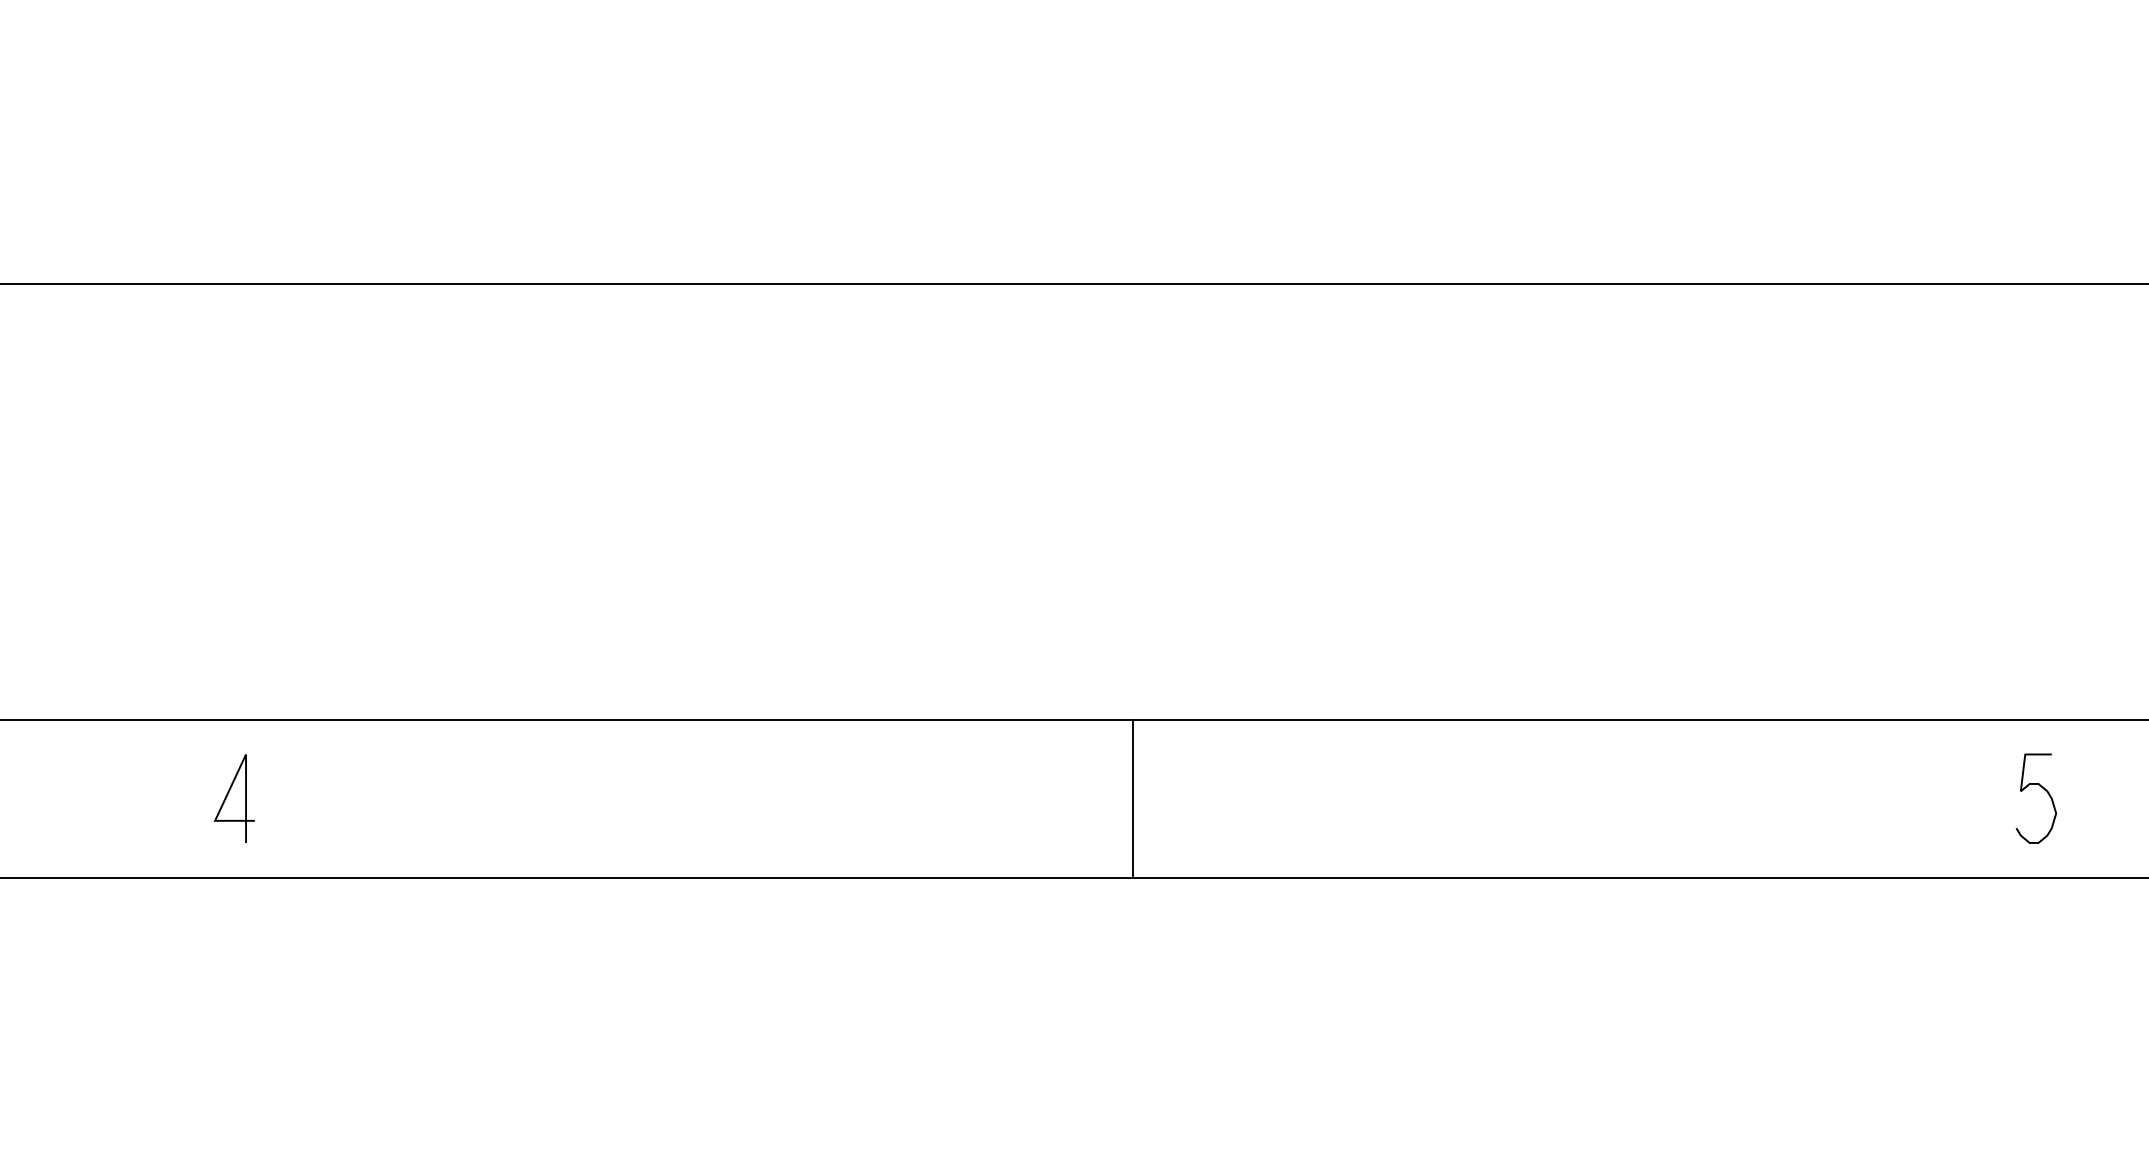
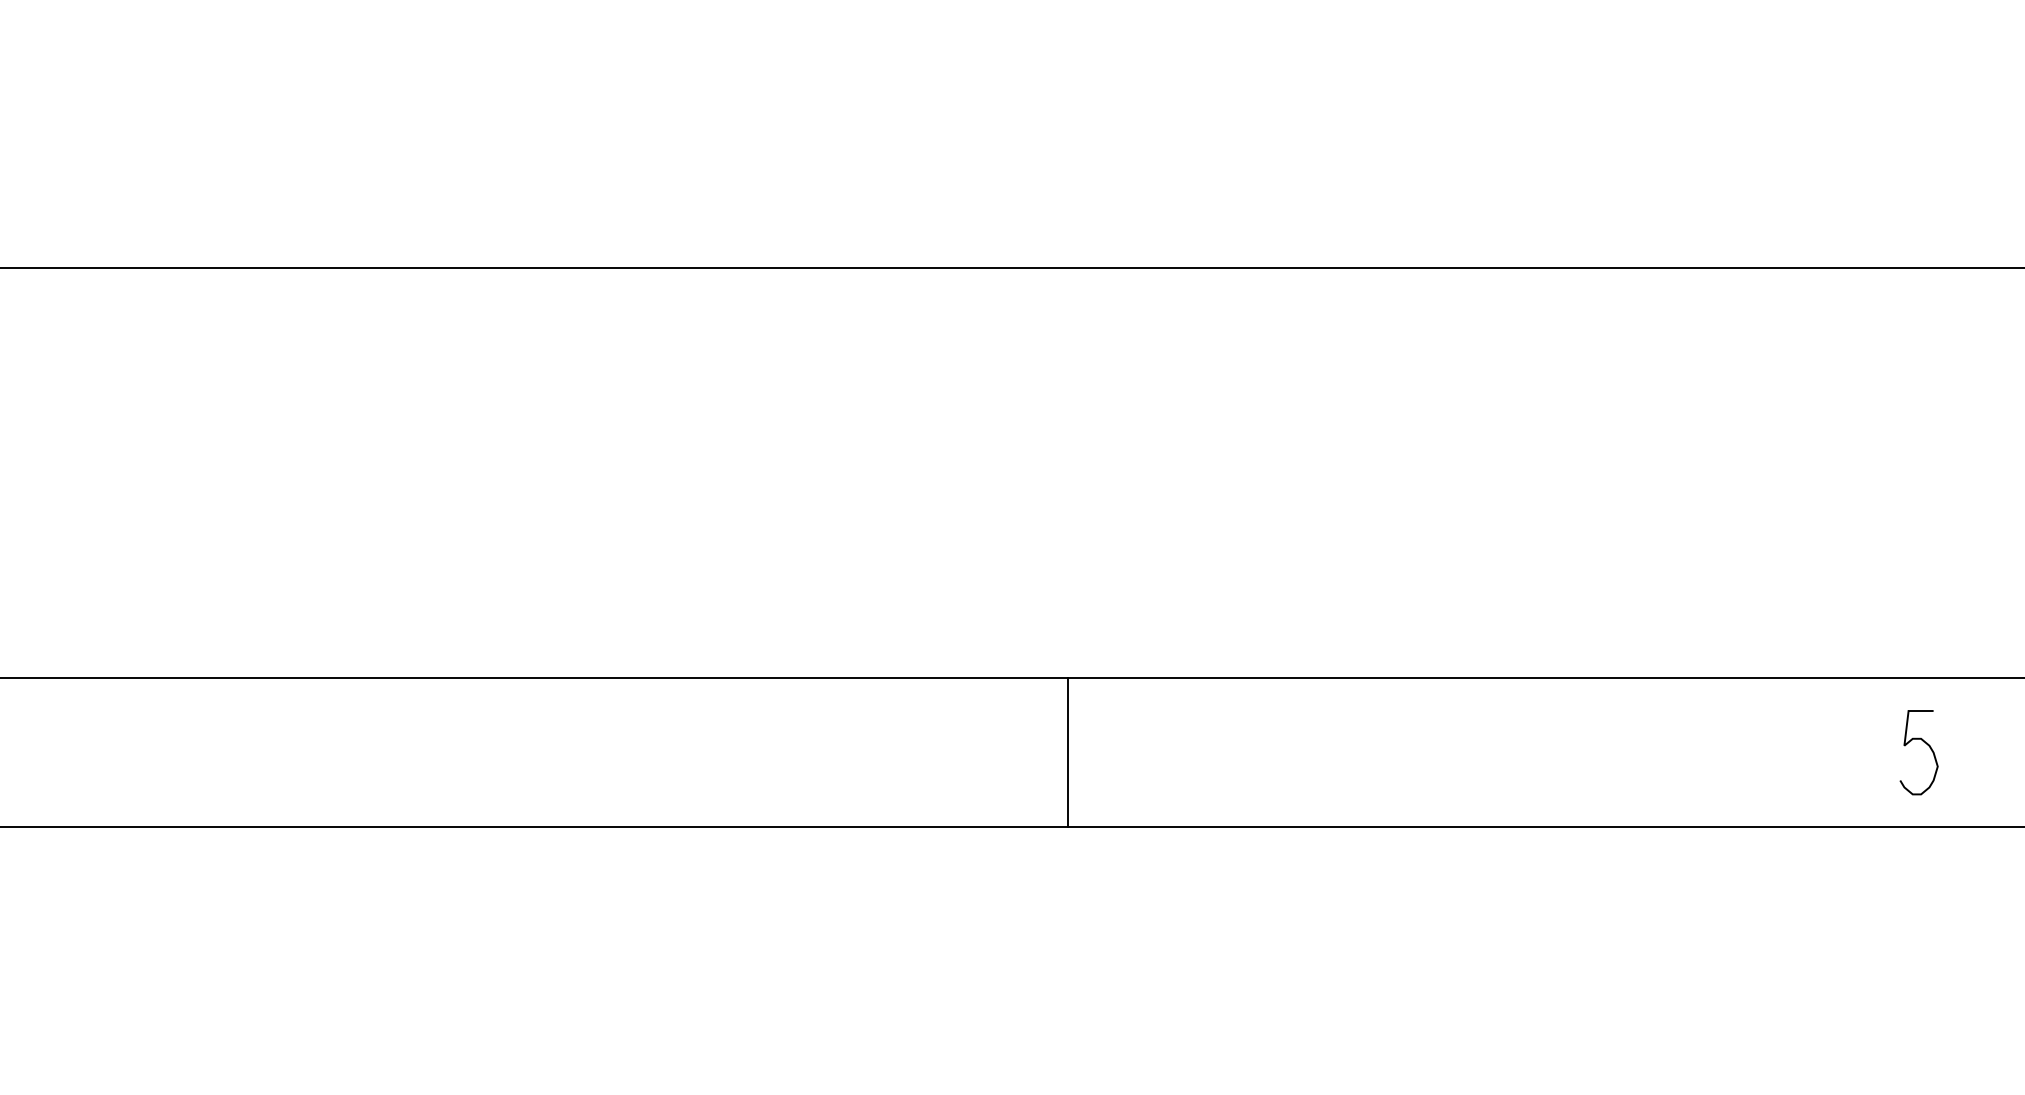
line: (227, 796) -> (214, 750), removed

